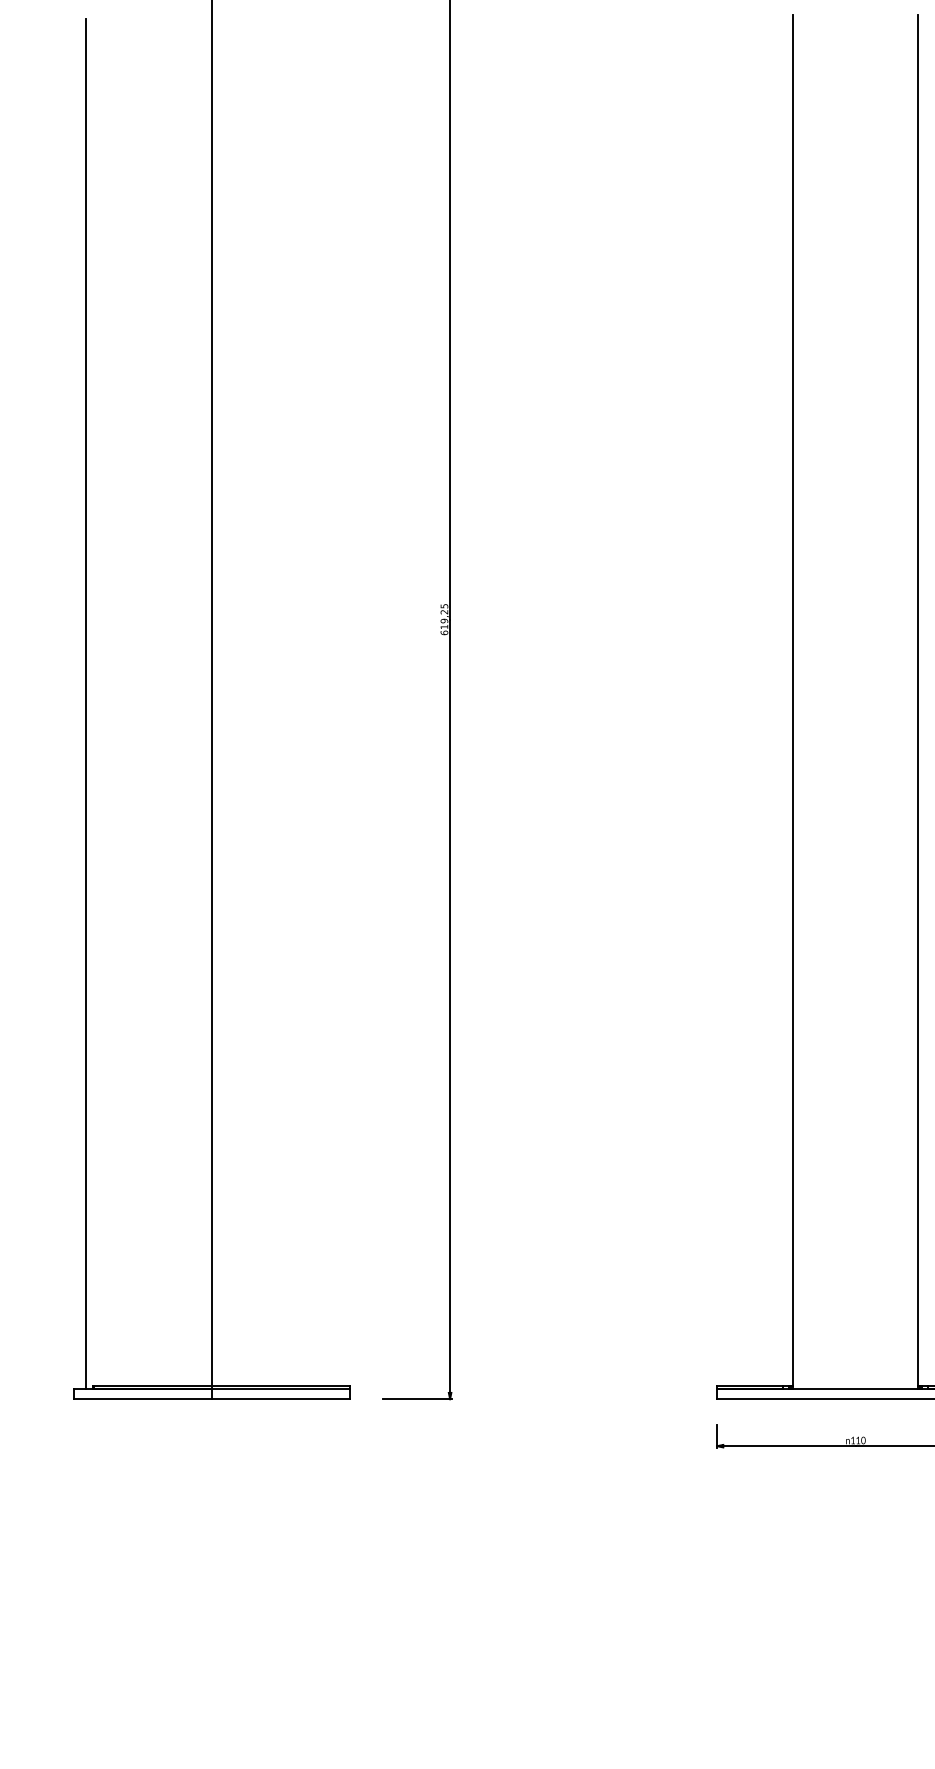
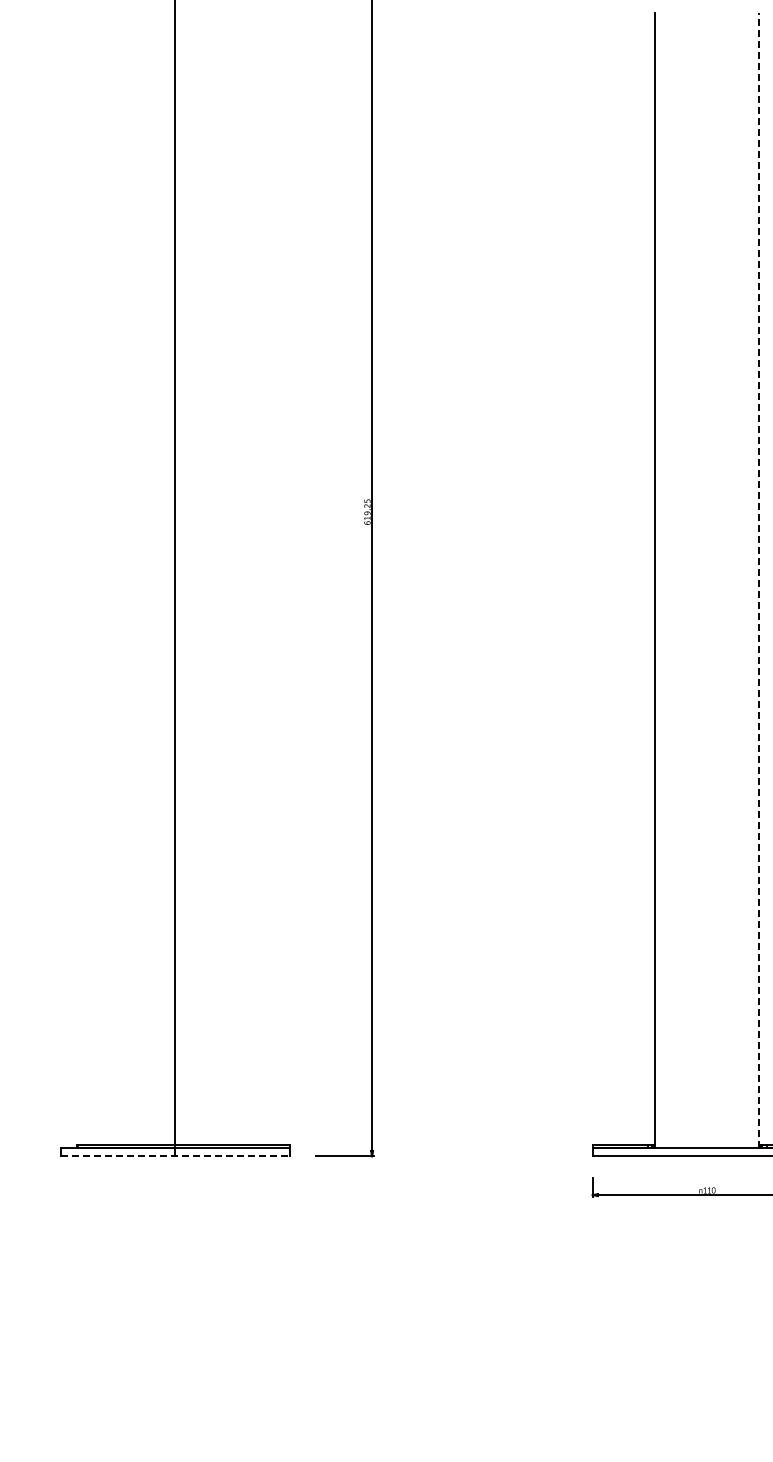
line: (918, 702) -> (759, 580), solid -> dashed
line: (86, 703) -> (71, 581), removed
line: (212, 1399) -> (175, 1156), solid -> dashed

